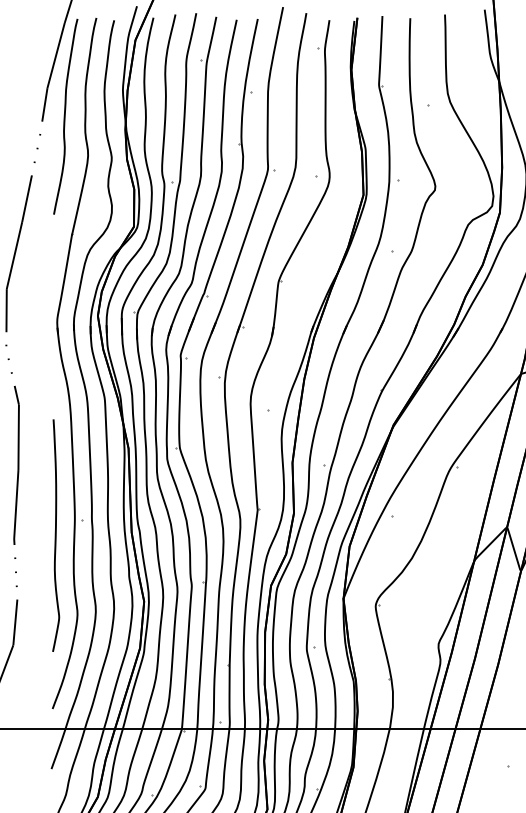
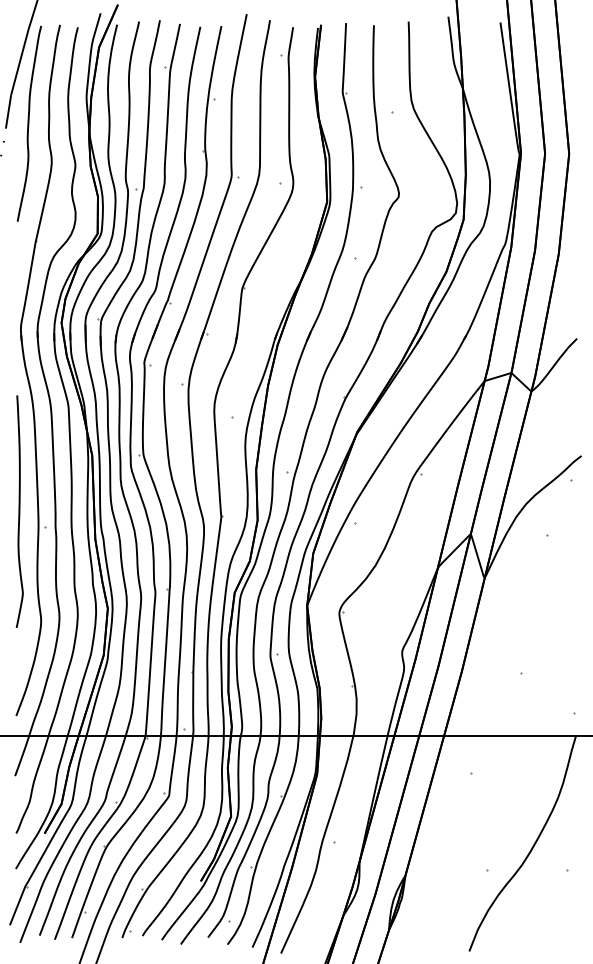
curve: (55, 535) -> (19, 511), moved

